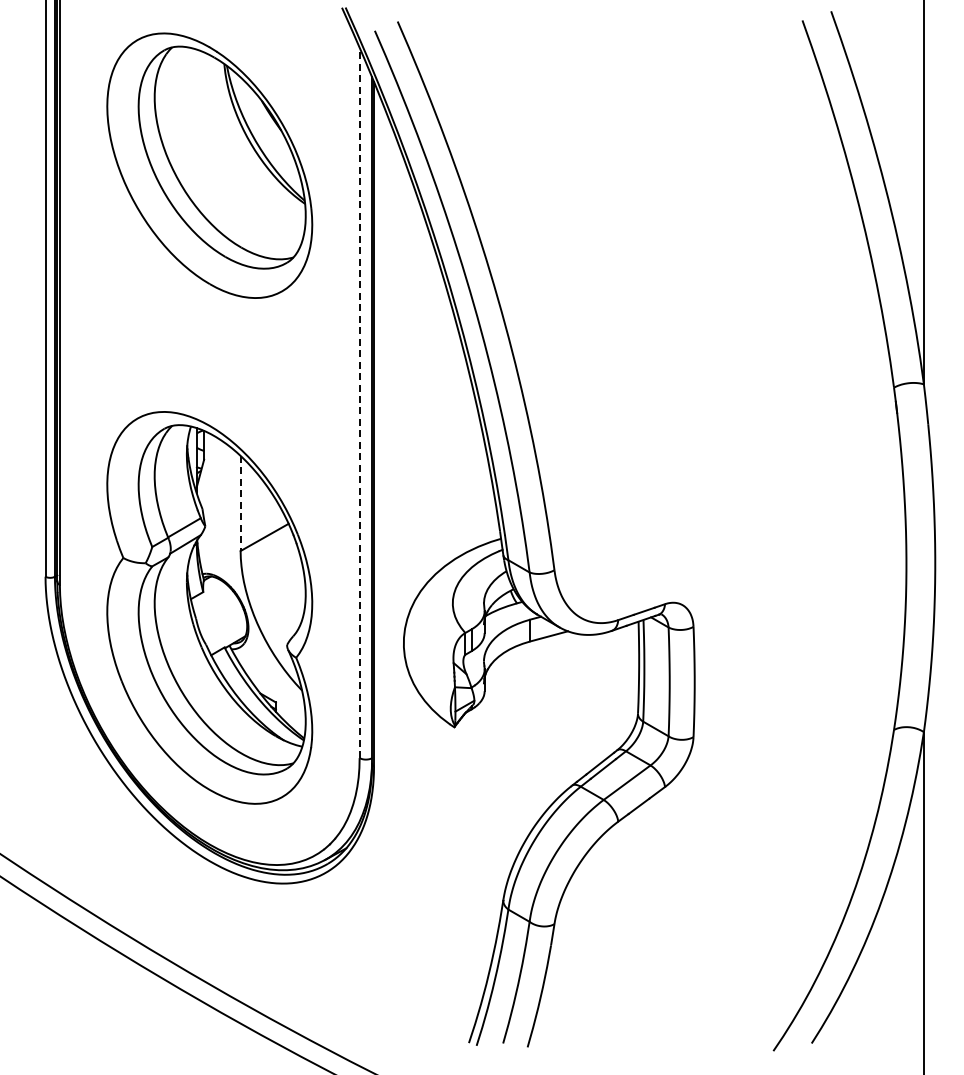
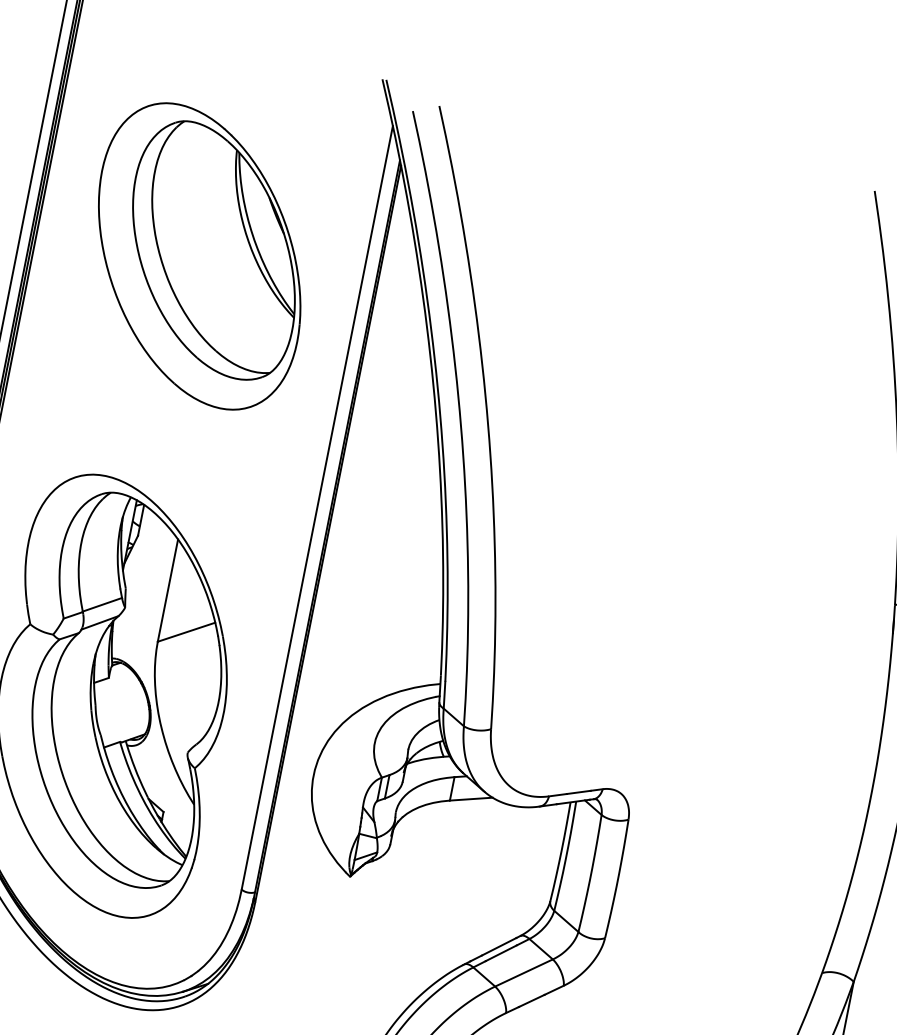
part: (209, 165) -> (199, 256), moved
line: (359, 402) -> (317, 507), dashed -> solid
line: (240, 503) -> (167, 590), dashed -> solid

